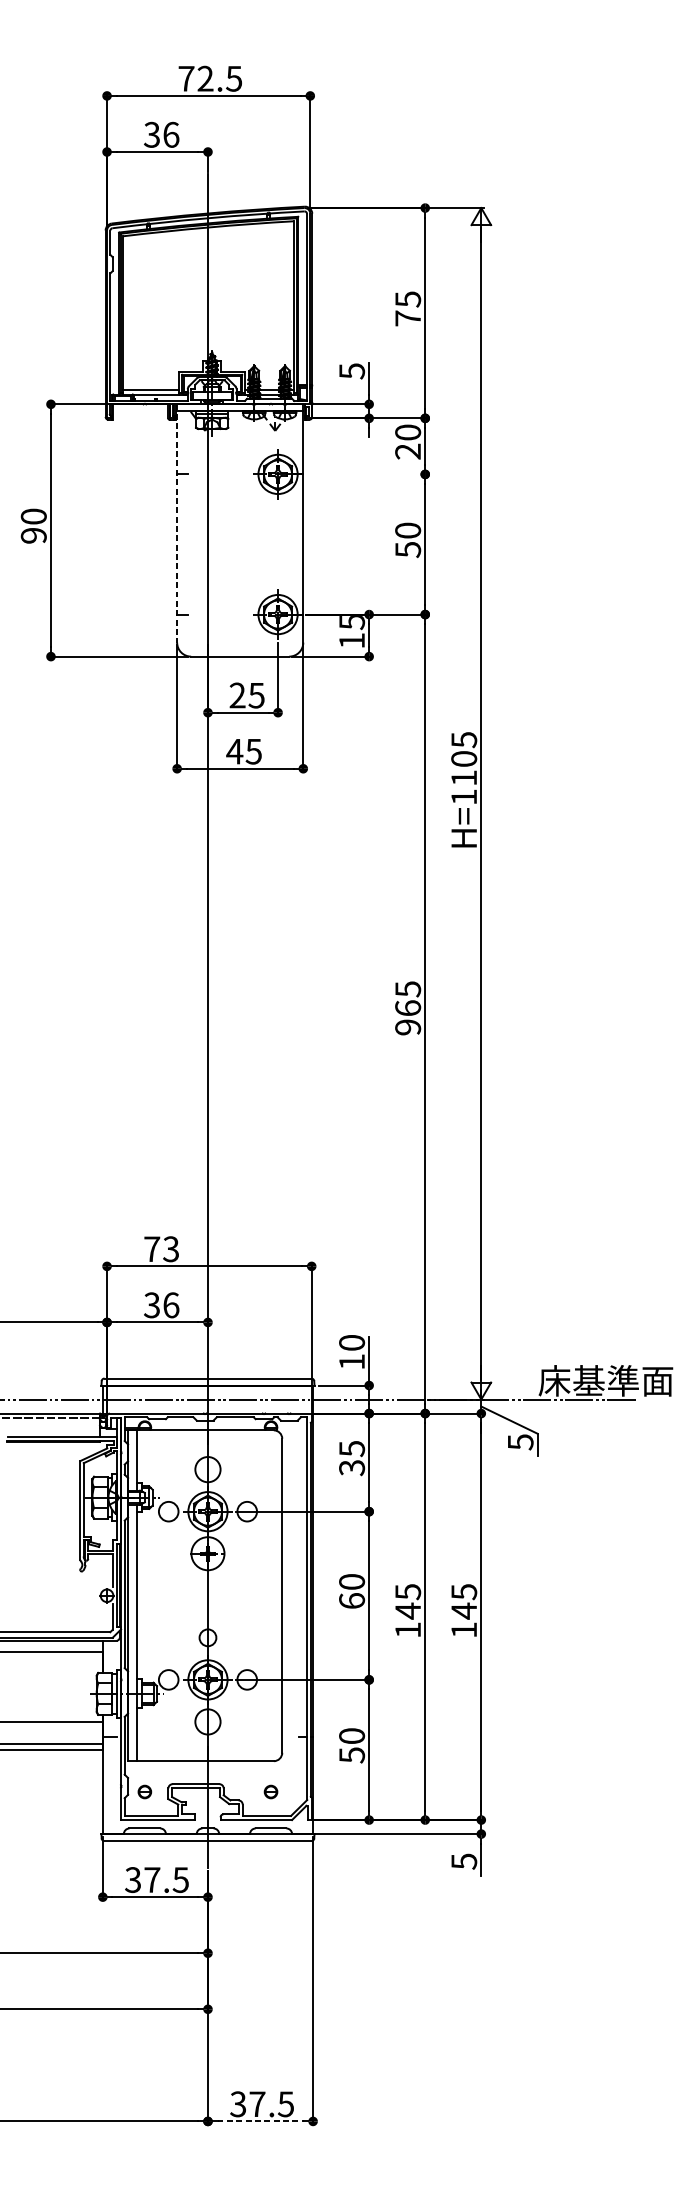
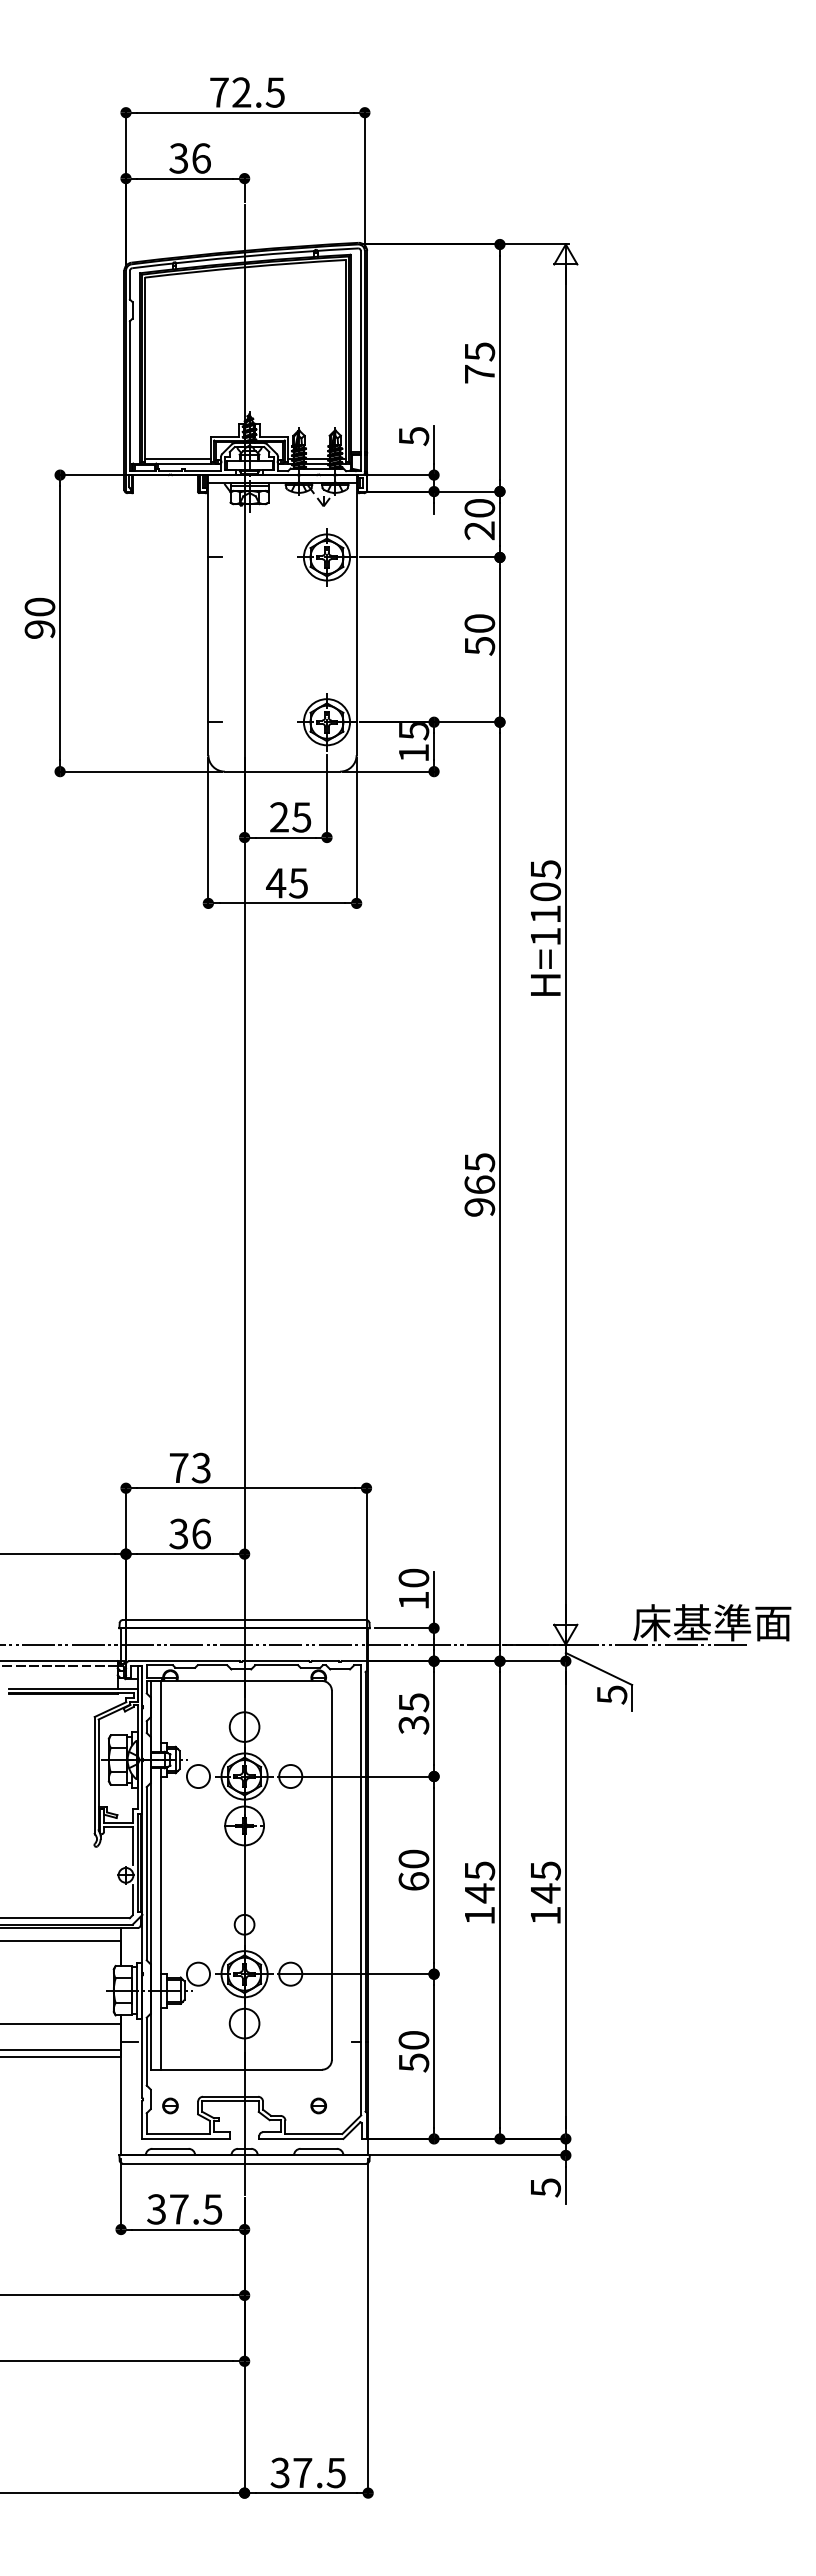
line: (366, 474) -> (431, 557), added
line: (177, 523) -> (208, 615), dashed -> solid
line: (260, 2121) -> (306, 2493), dashed -> solid

